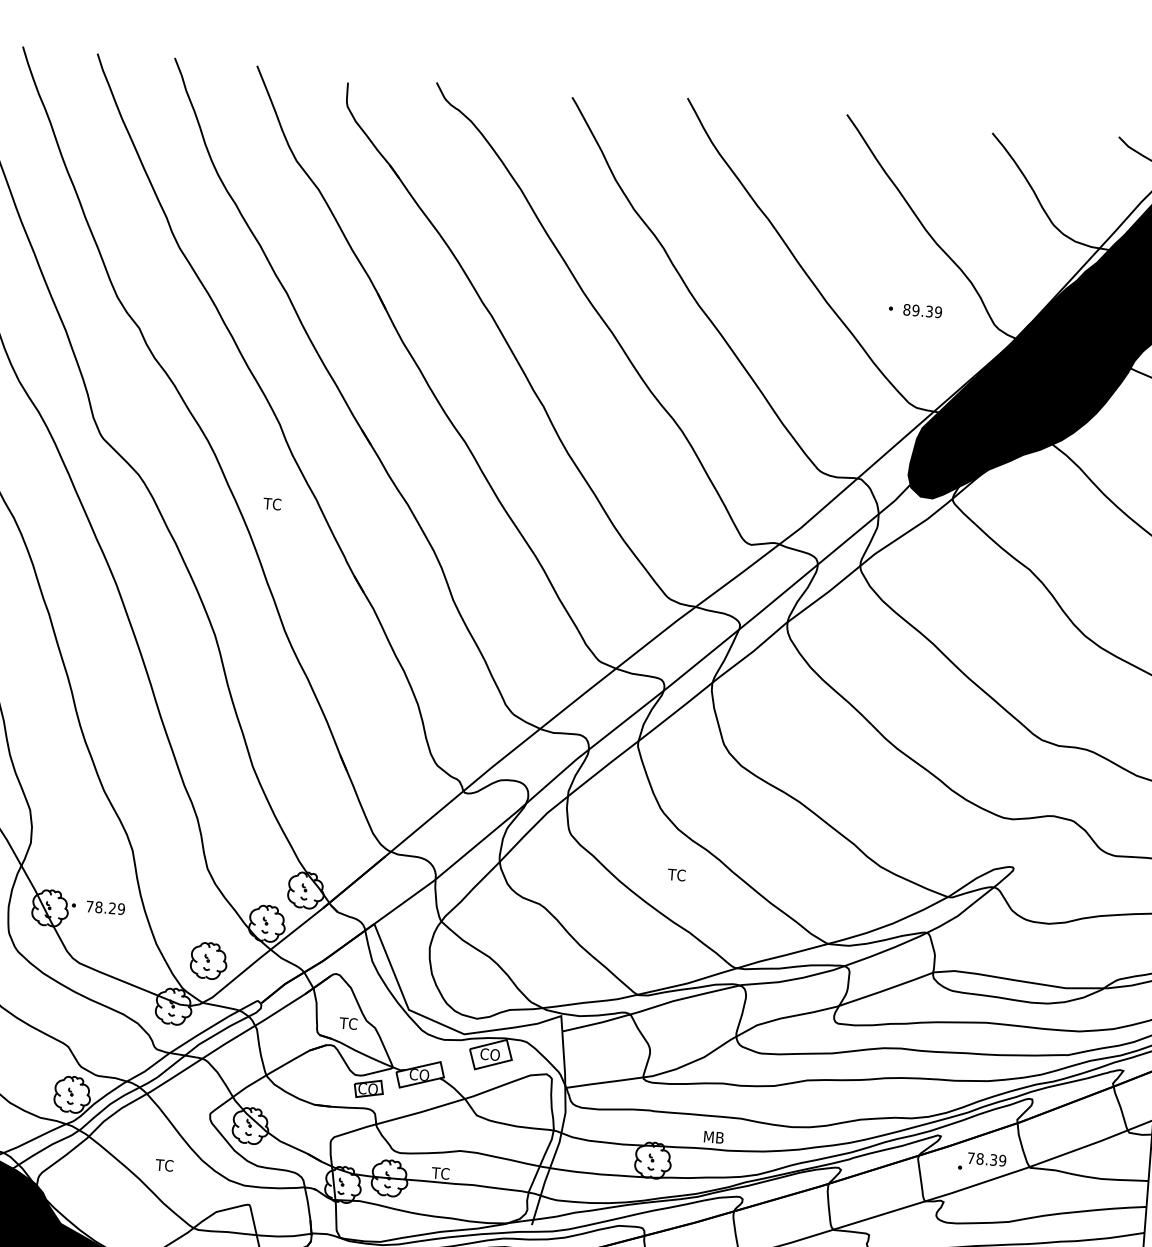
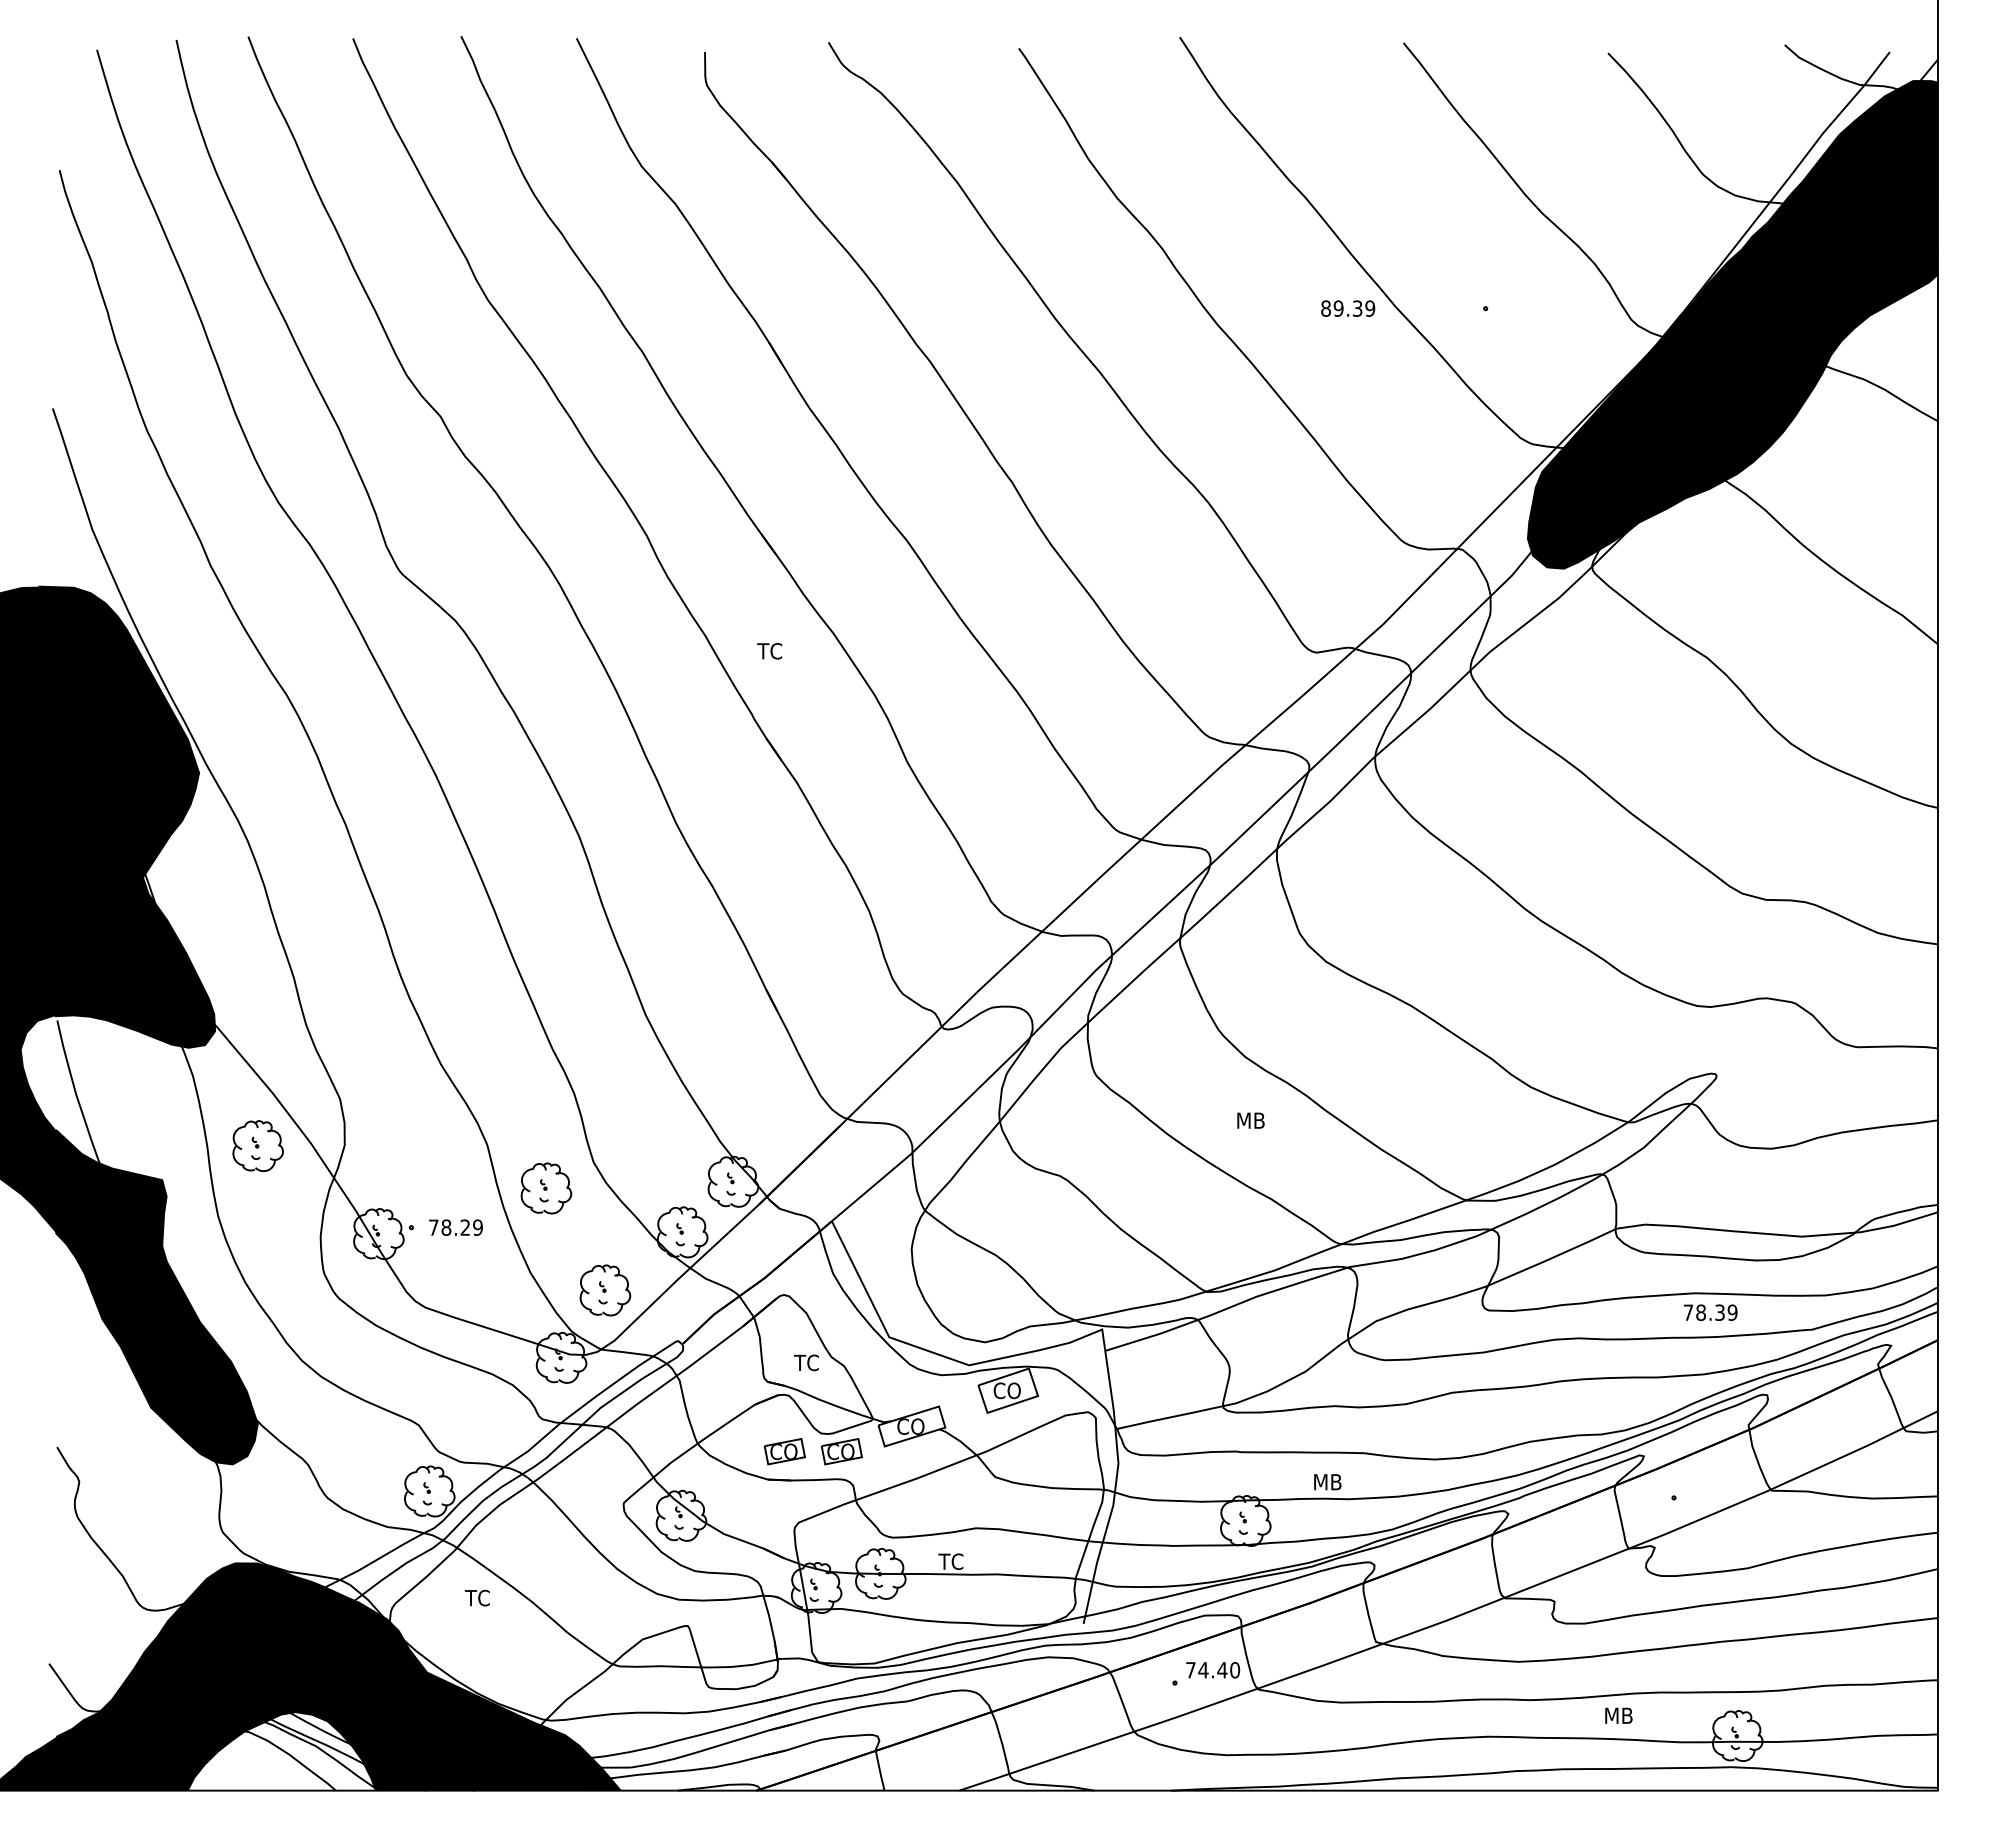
text: (922, 311) -> (1348, 308), moved
text: (272, 504) -> (769, 651), moved
text: (677, 875) -> (1249, 1120), TC -> MB
part: (172, 884) -> (546, 1188), added
part: (327, 1085) -> (784, 1451), added
text: (986, 1159) -> (1710, 1312), moved
text: (164, 1164) -> (477, 1597), moved

